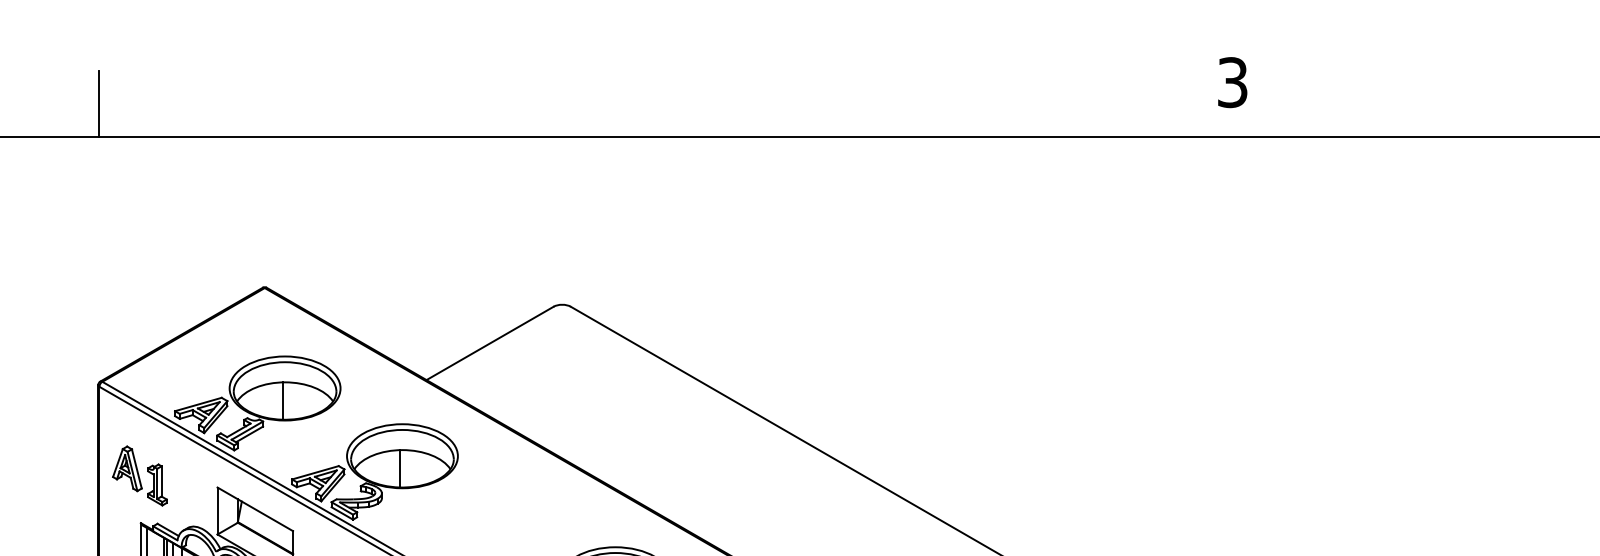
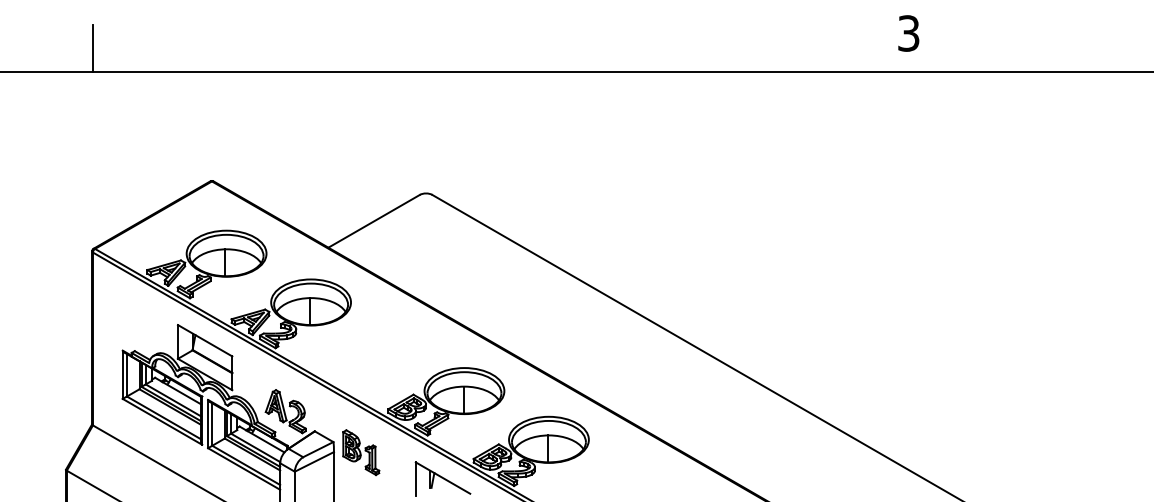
part: (139, 475) -> (121, 316), removed

